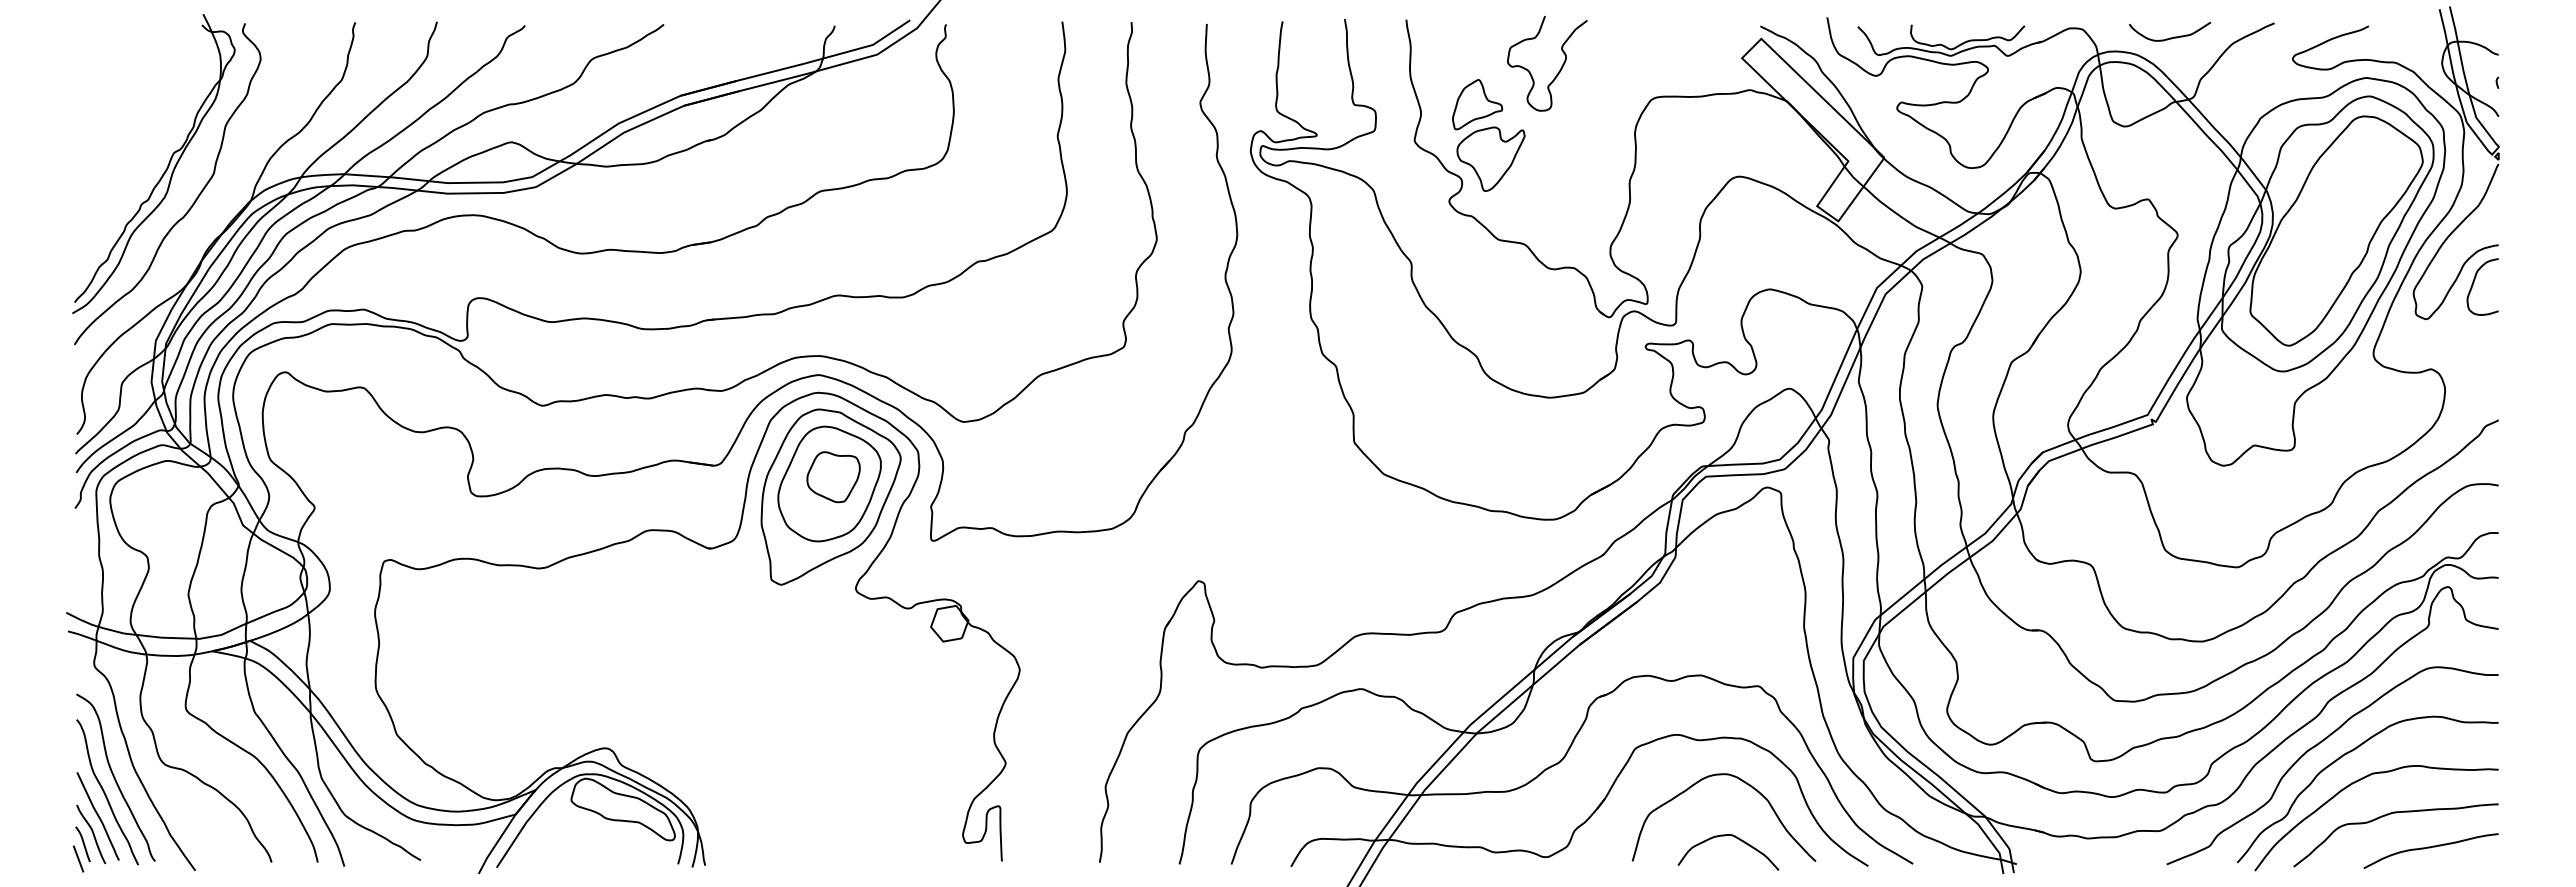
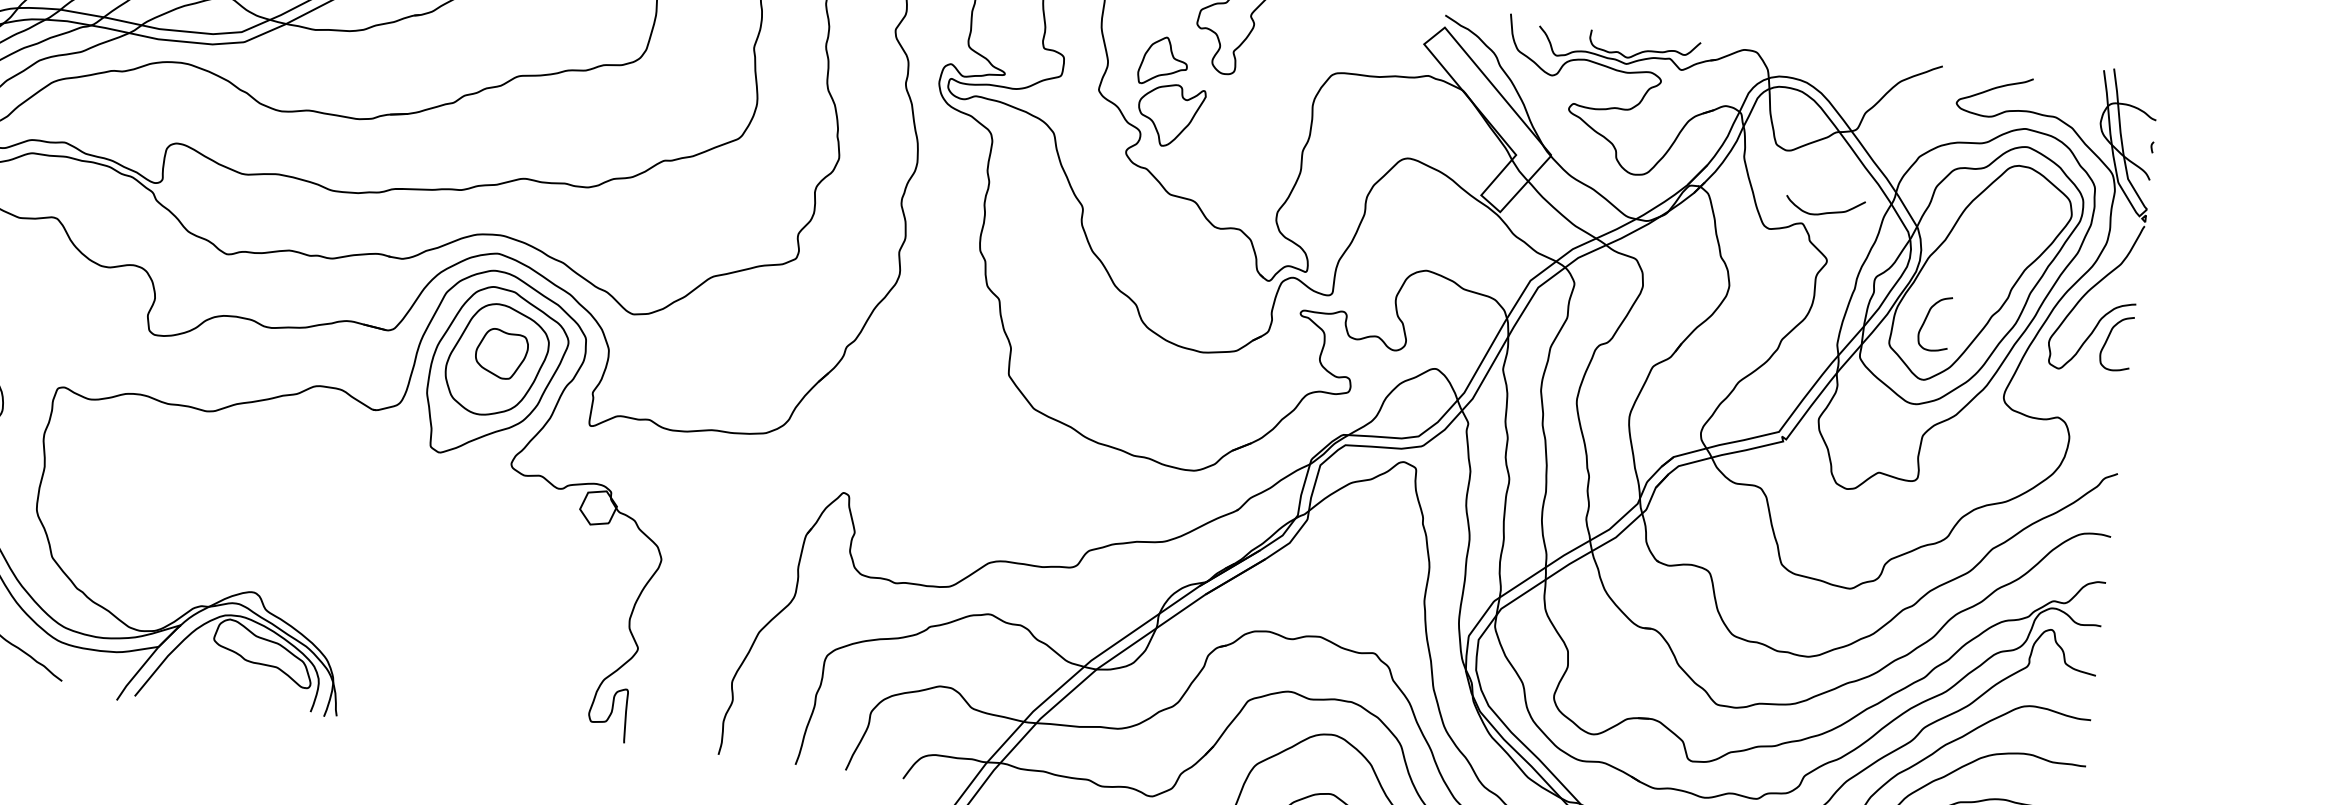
curve: (2170, 37) -> (1825, 212), moved
curve: (2286, 282) -> (1927, 318), added

